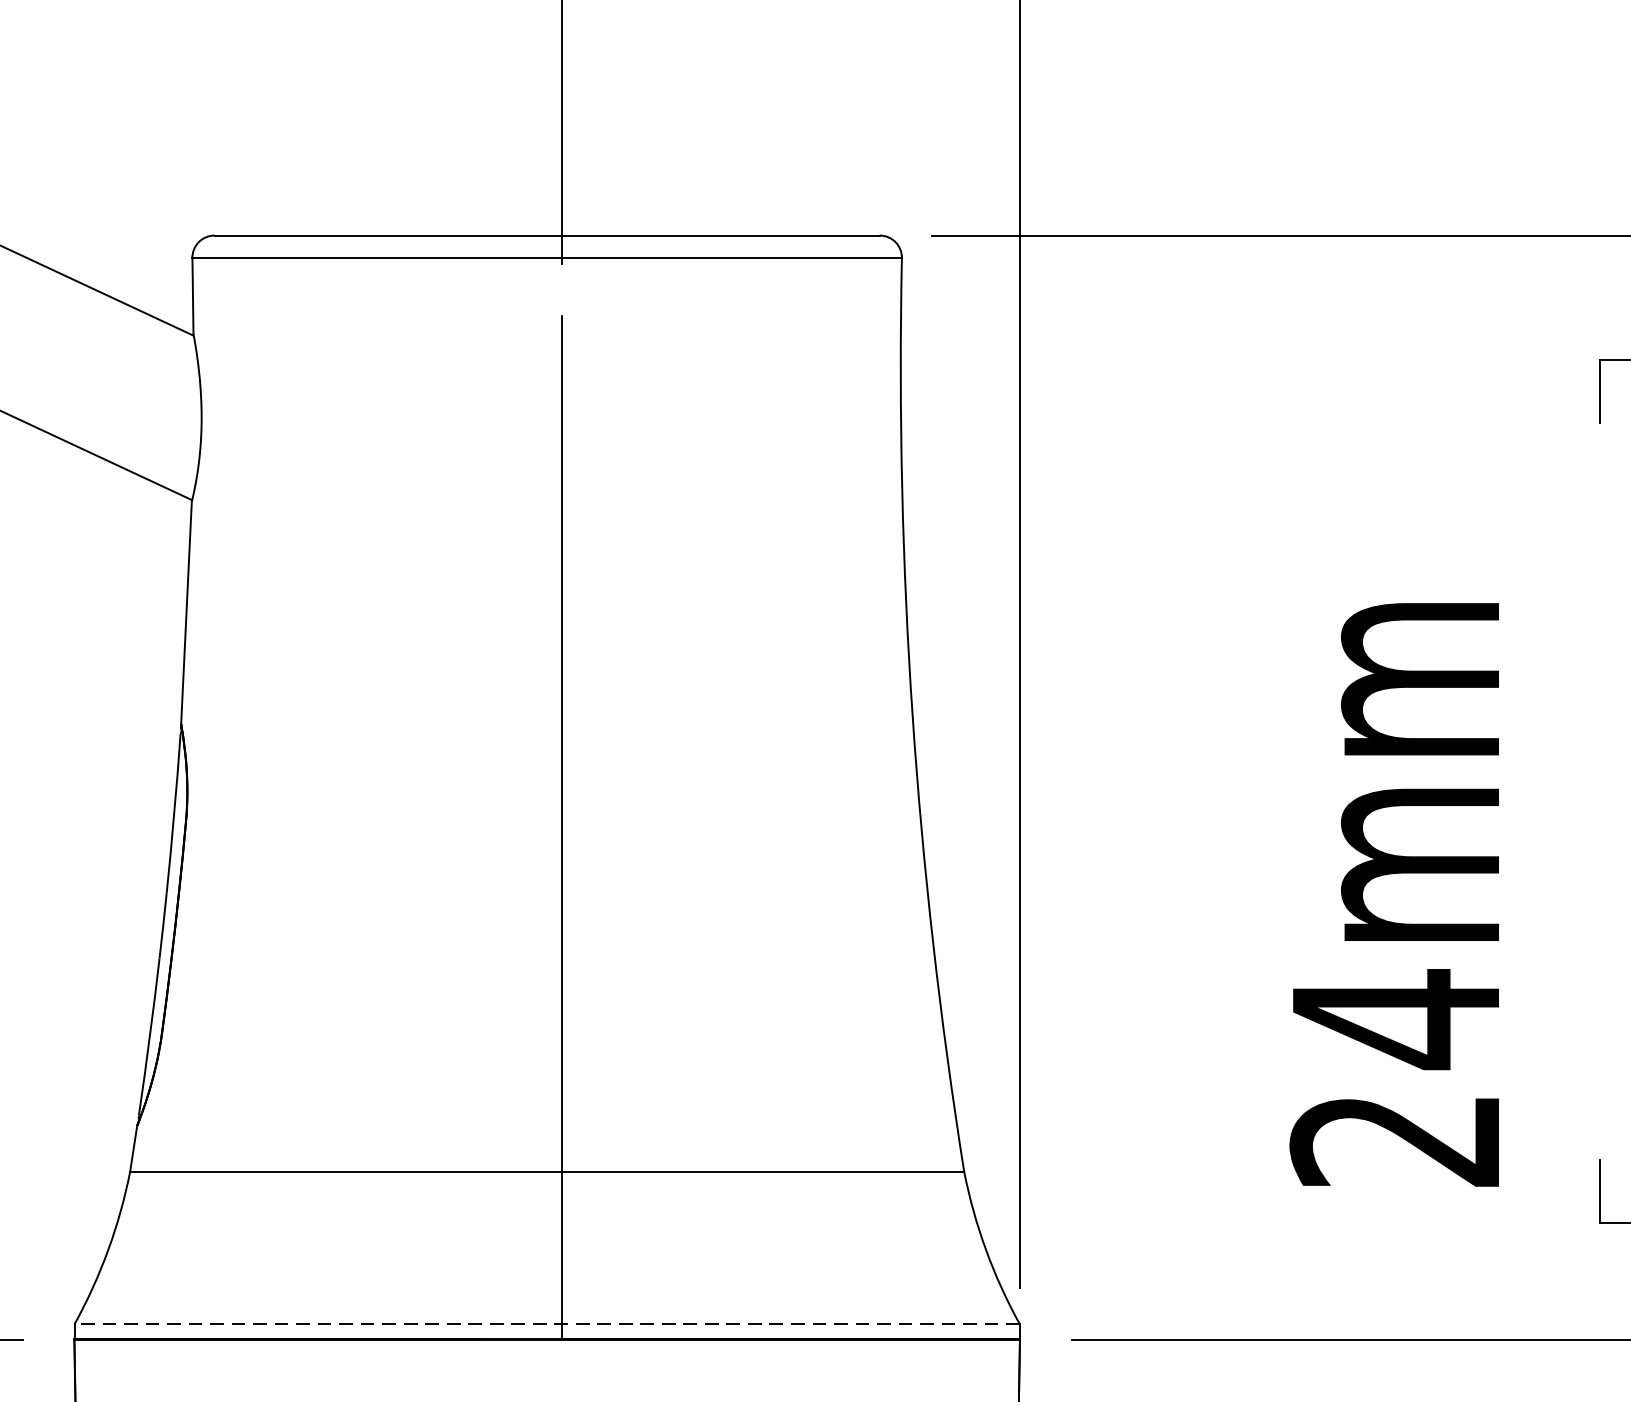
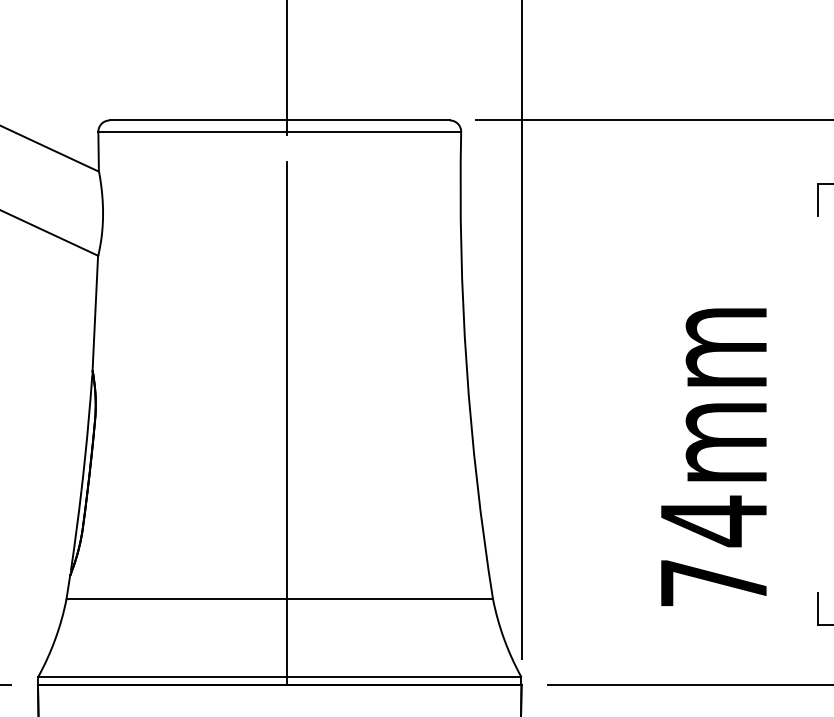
text: (1393, 1140) -> (712, 583), 24mm -> 74mm
line: (546, 1324) -> (279, 677), dashed -> solid

